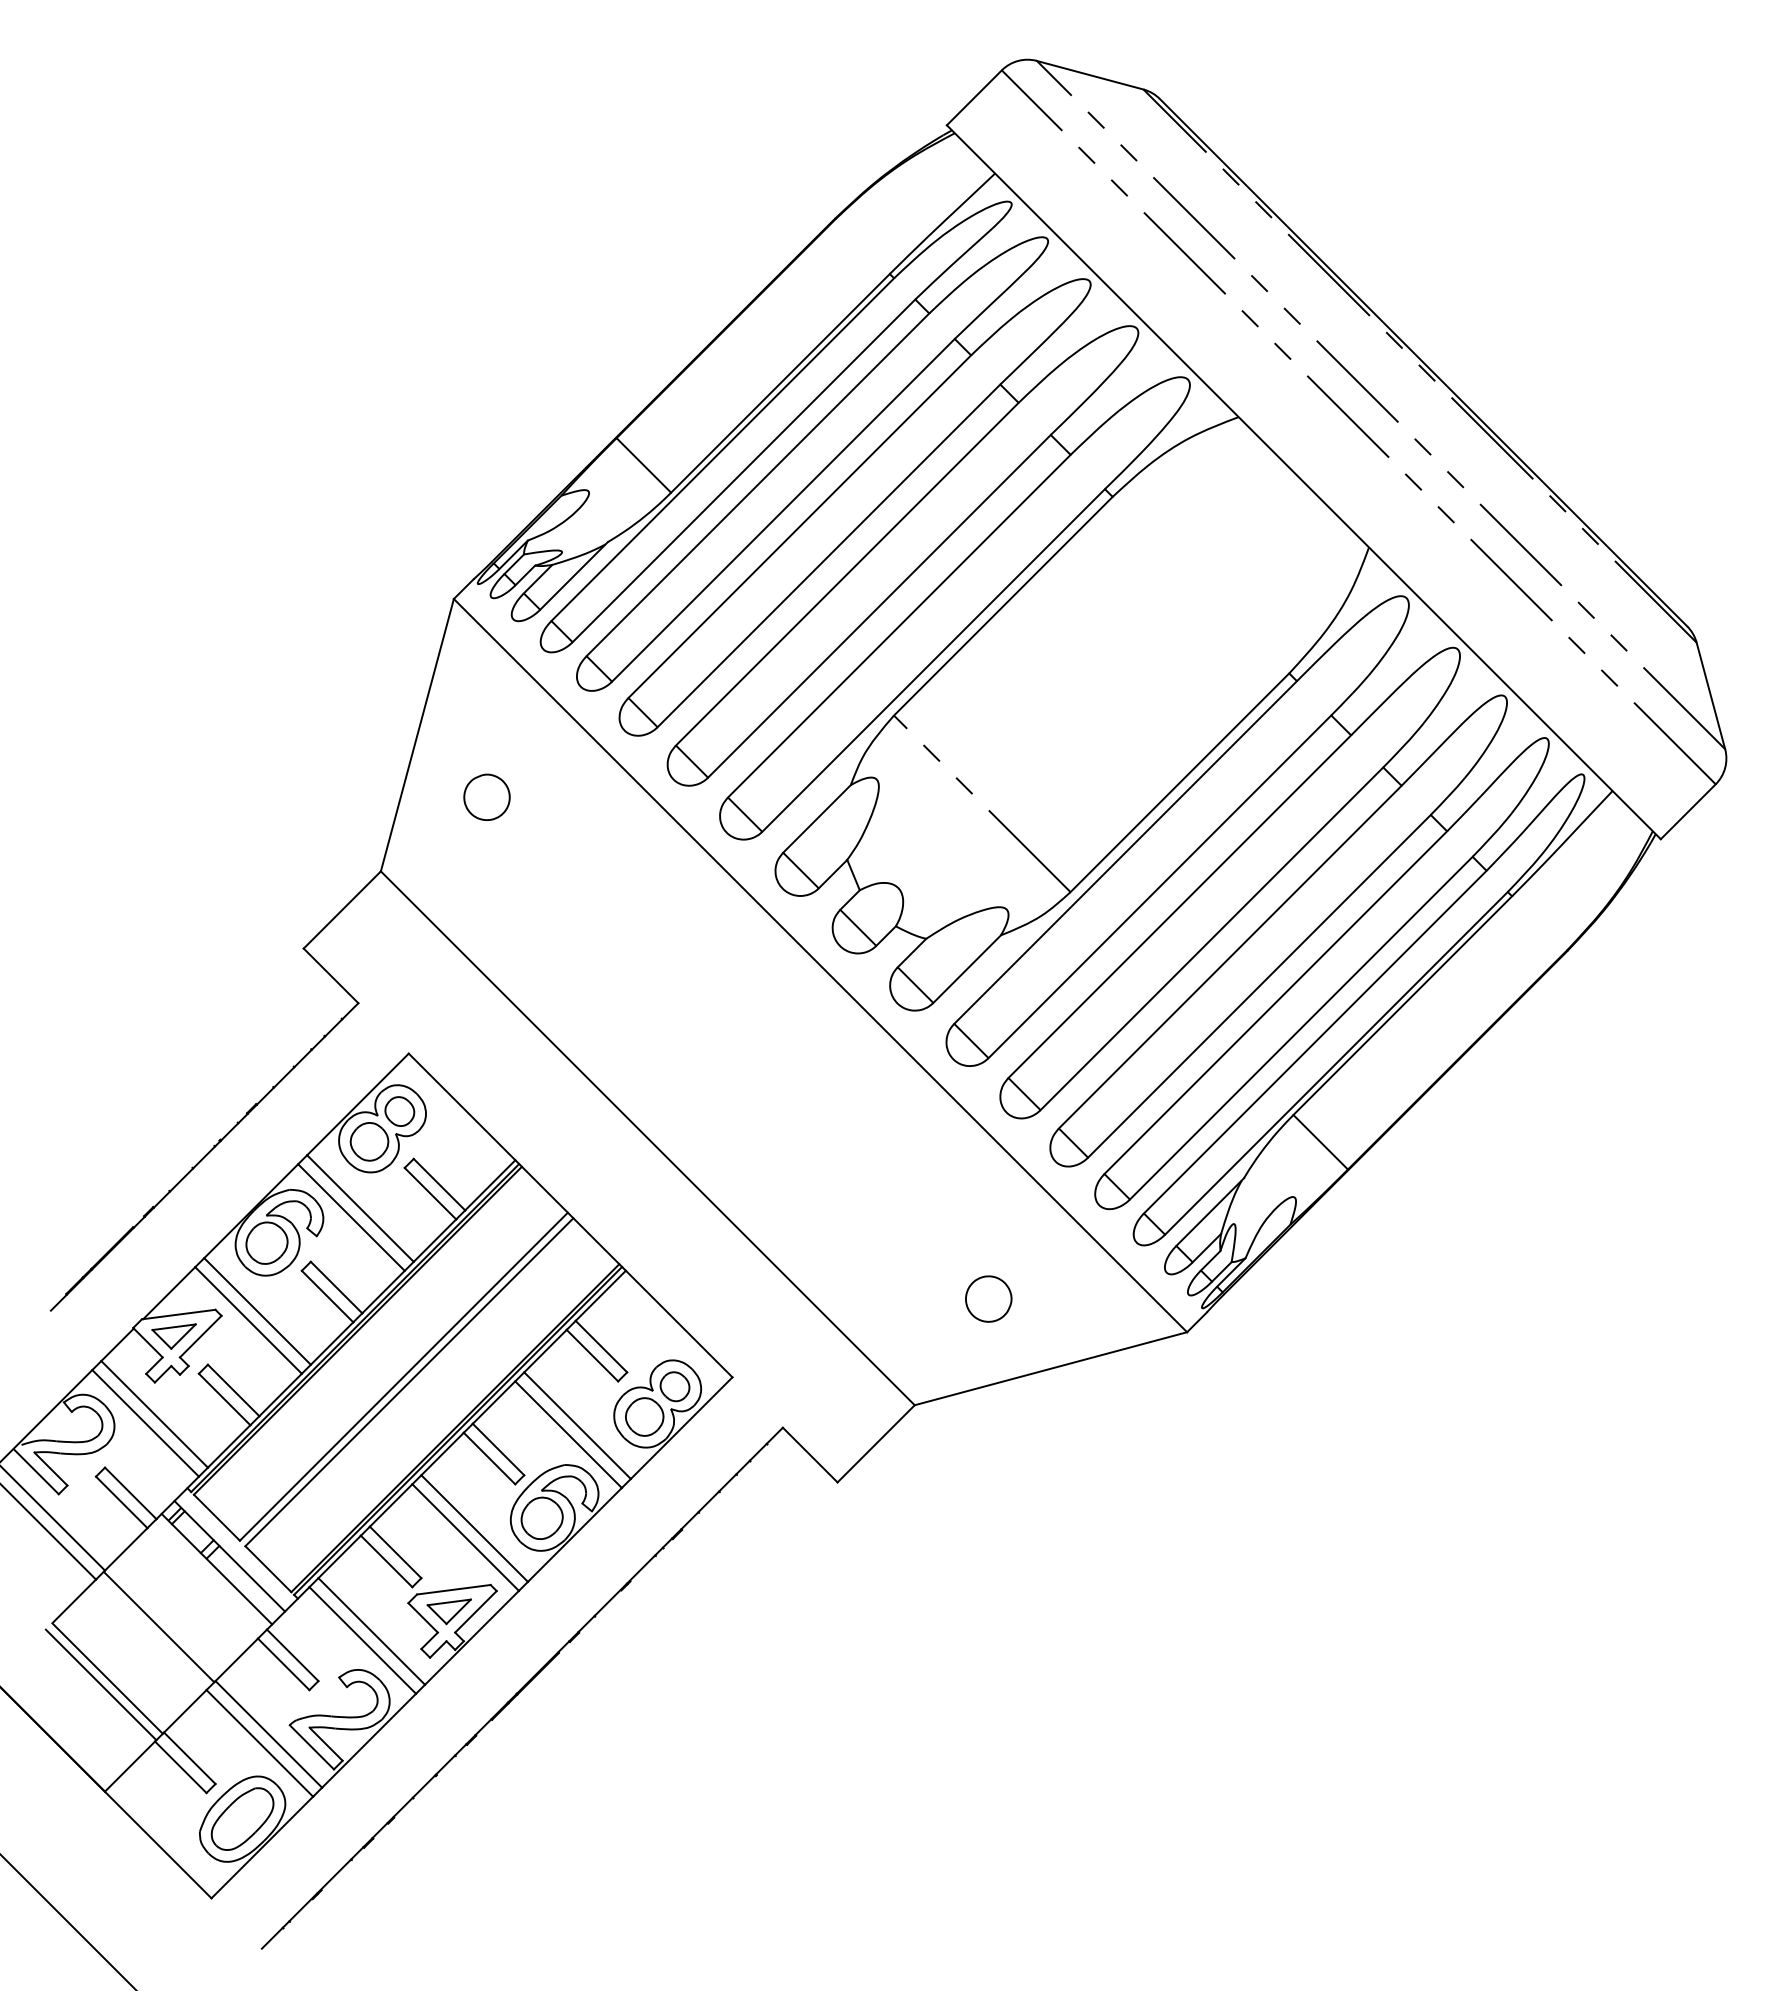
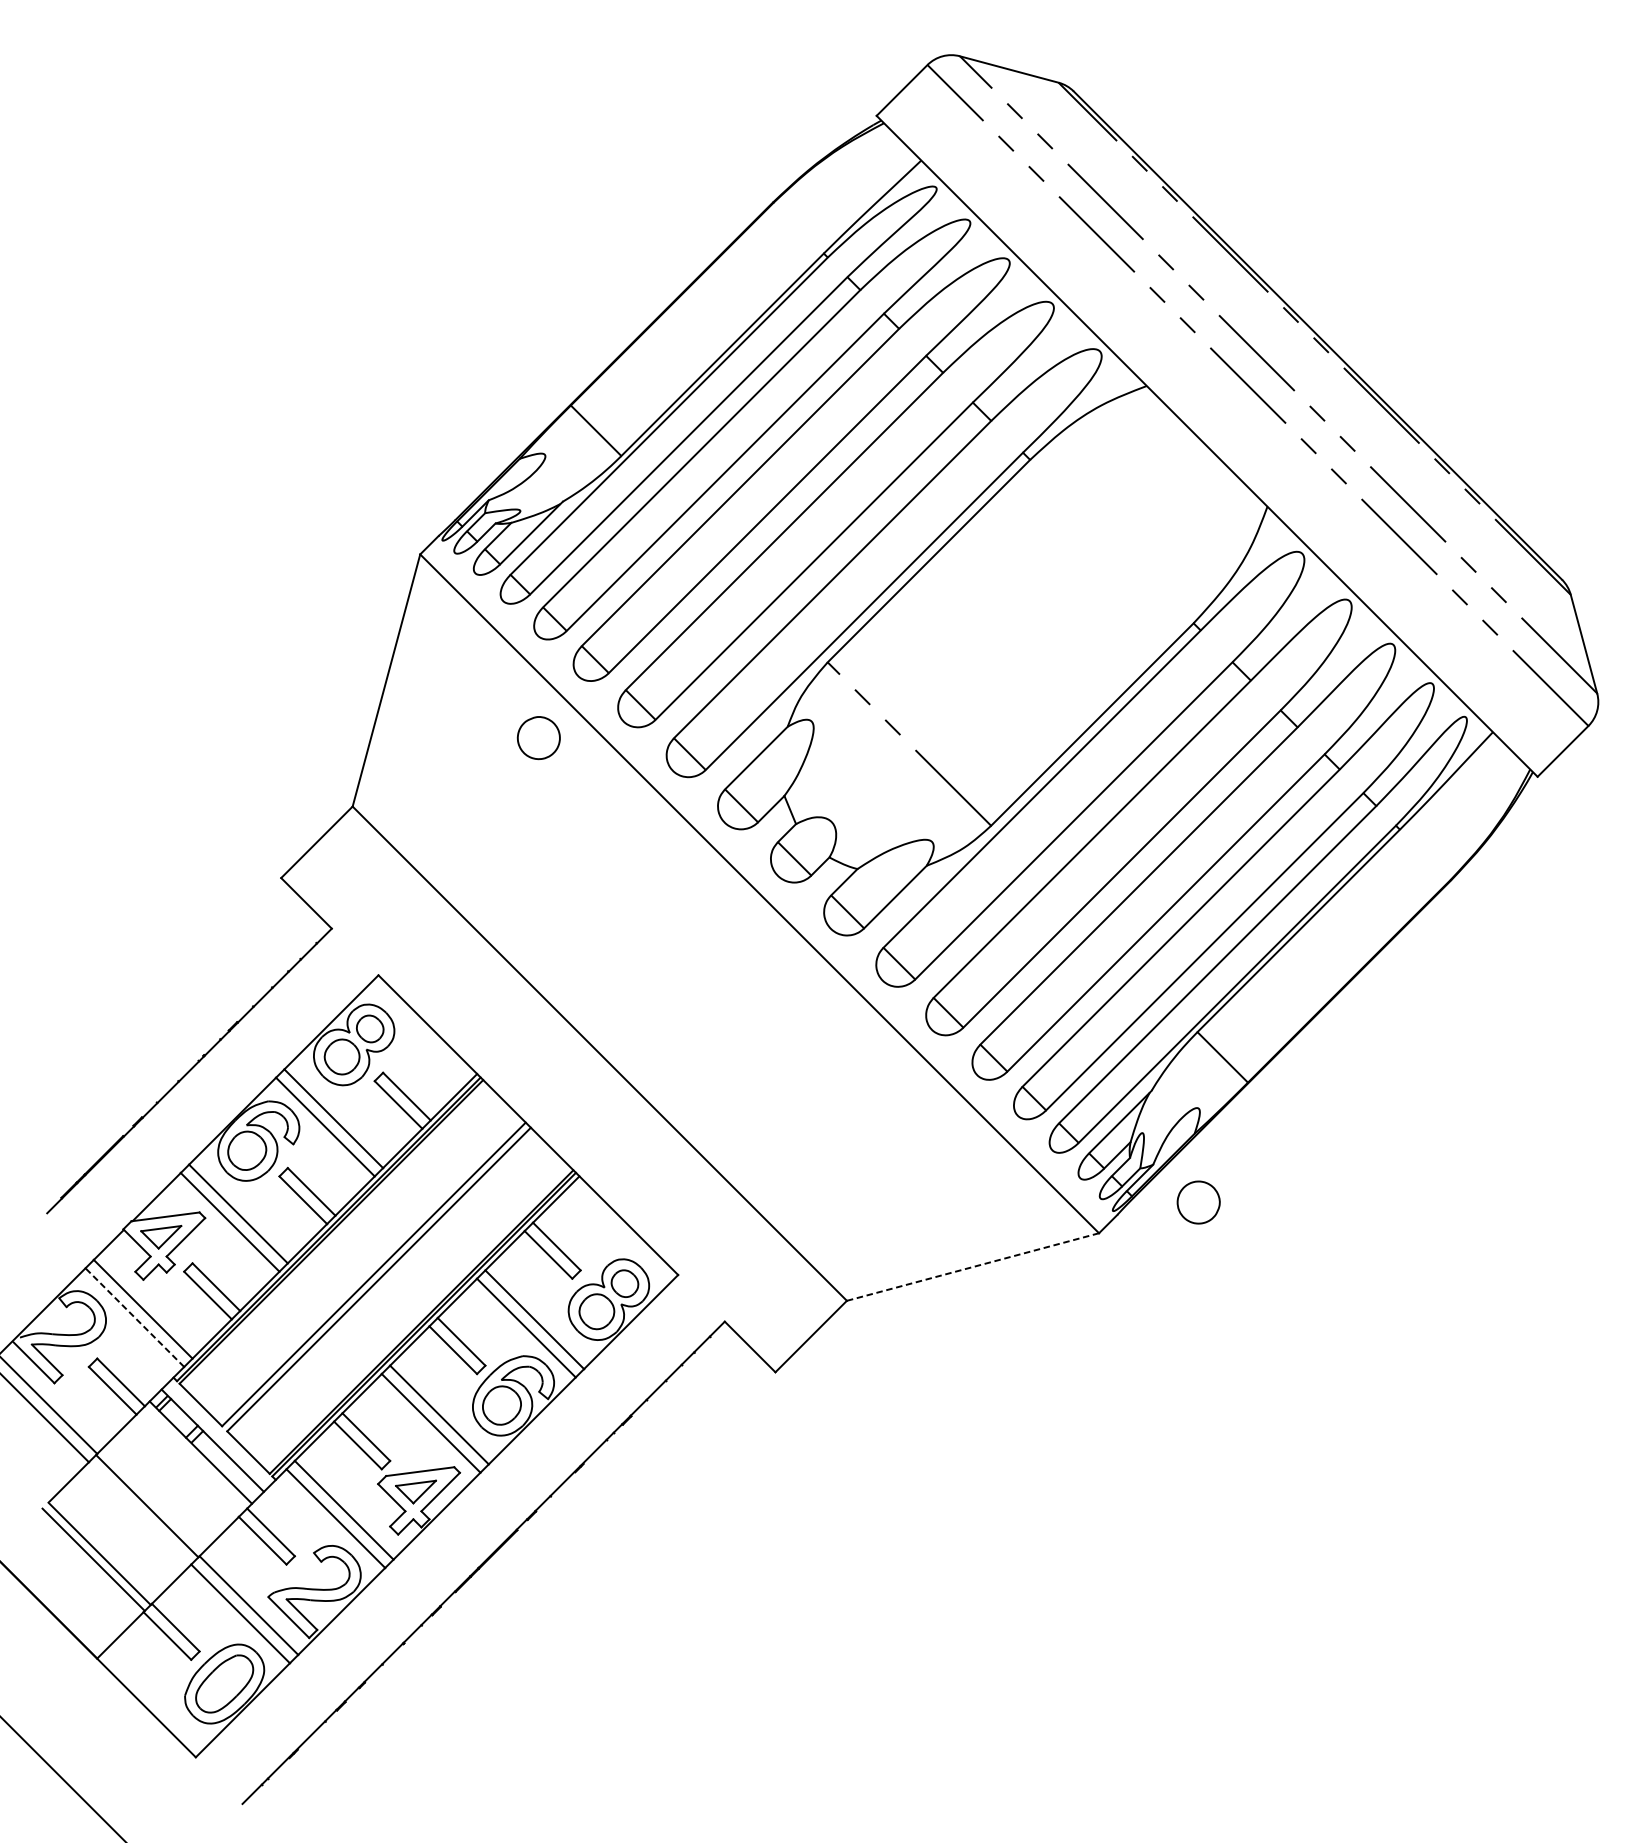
part: (486, 797) -> (538, 738), moved
part: (988, 1298) -> (1198, 1202), moved
line: (1050, 1368) -> (972, 1266), solid -> dashed
line: (145, 1423) -> (134, 1317), solid -> dashed

